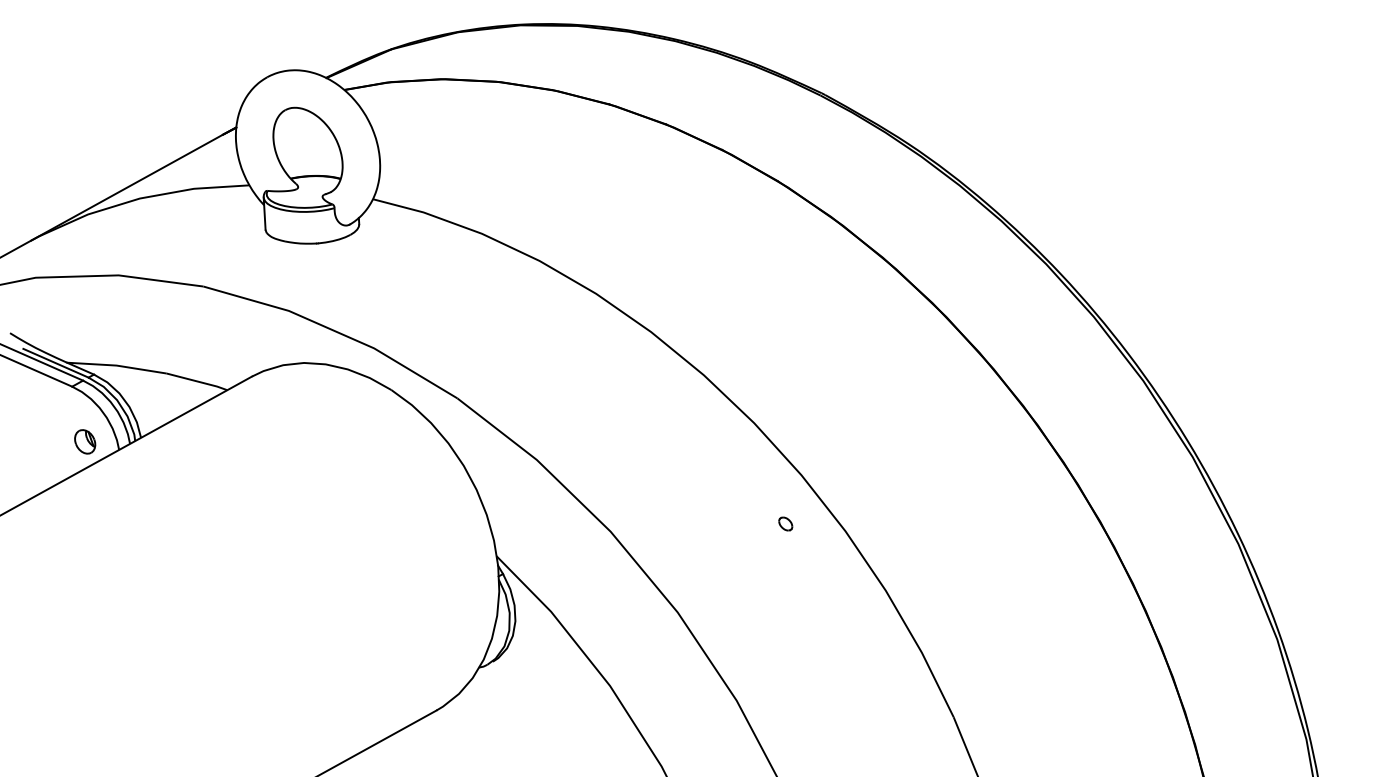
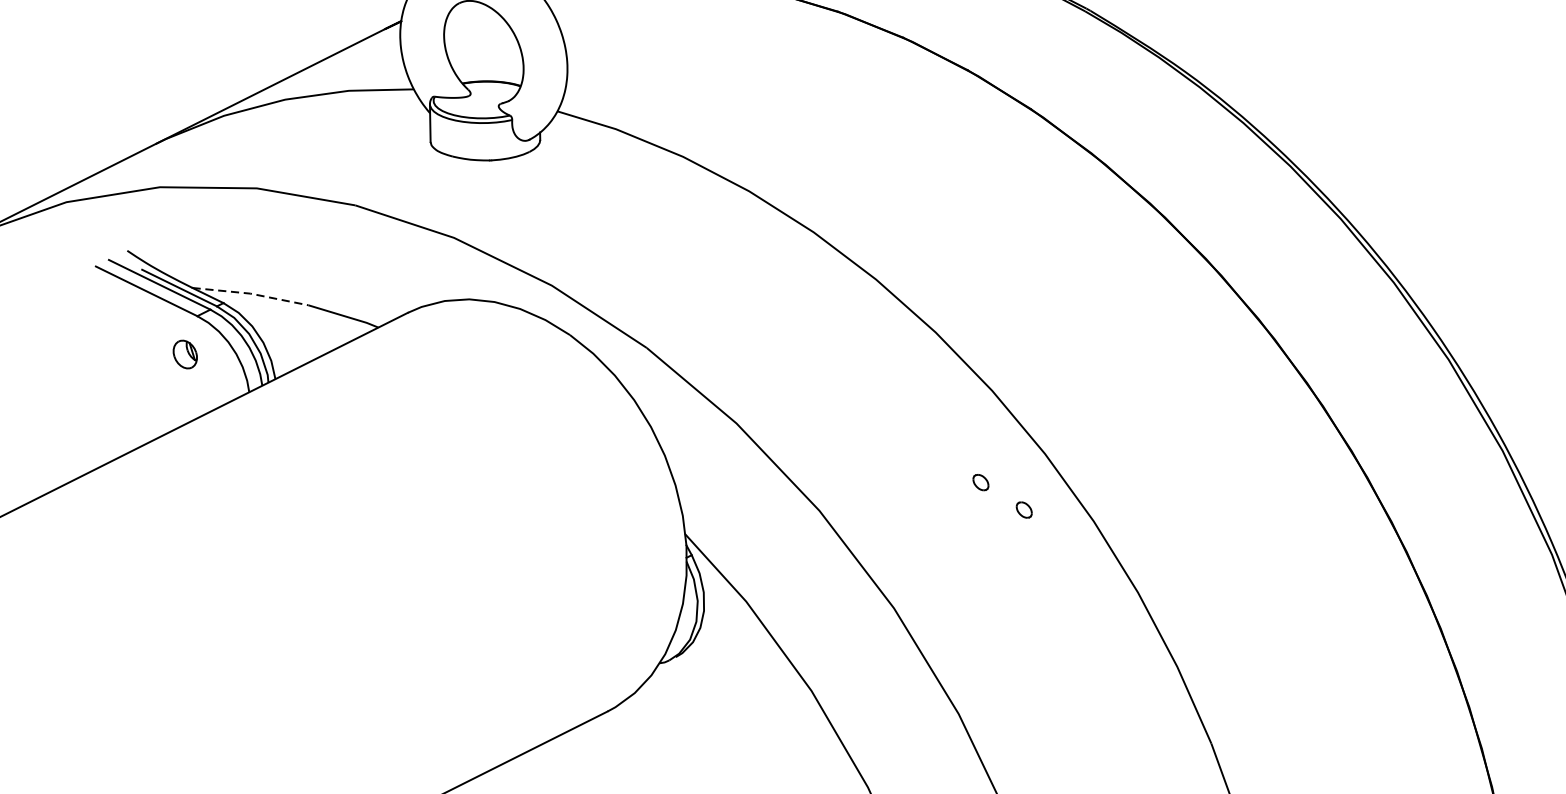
line: (116, 365) -> (250, 293), solid -> dashed
part: (85, 441) -> (185, 354), moved
part: (747, 501) -> (980, 481), added

